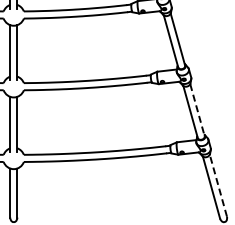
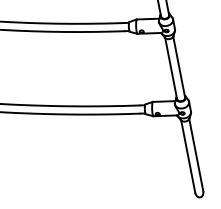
line: (197, 110) -> (179, 67), dashed -> solid
line: (218, 185) -> (196, 155), dashed -> solid

